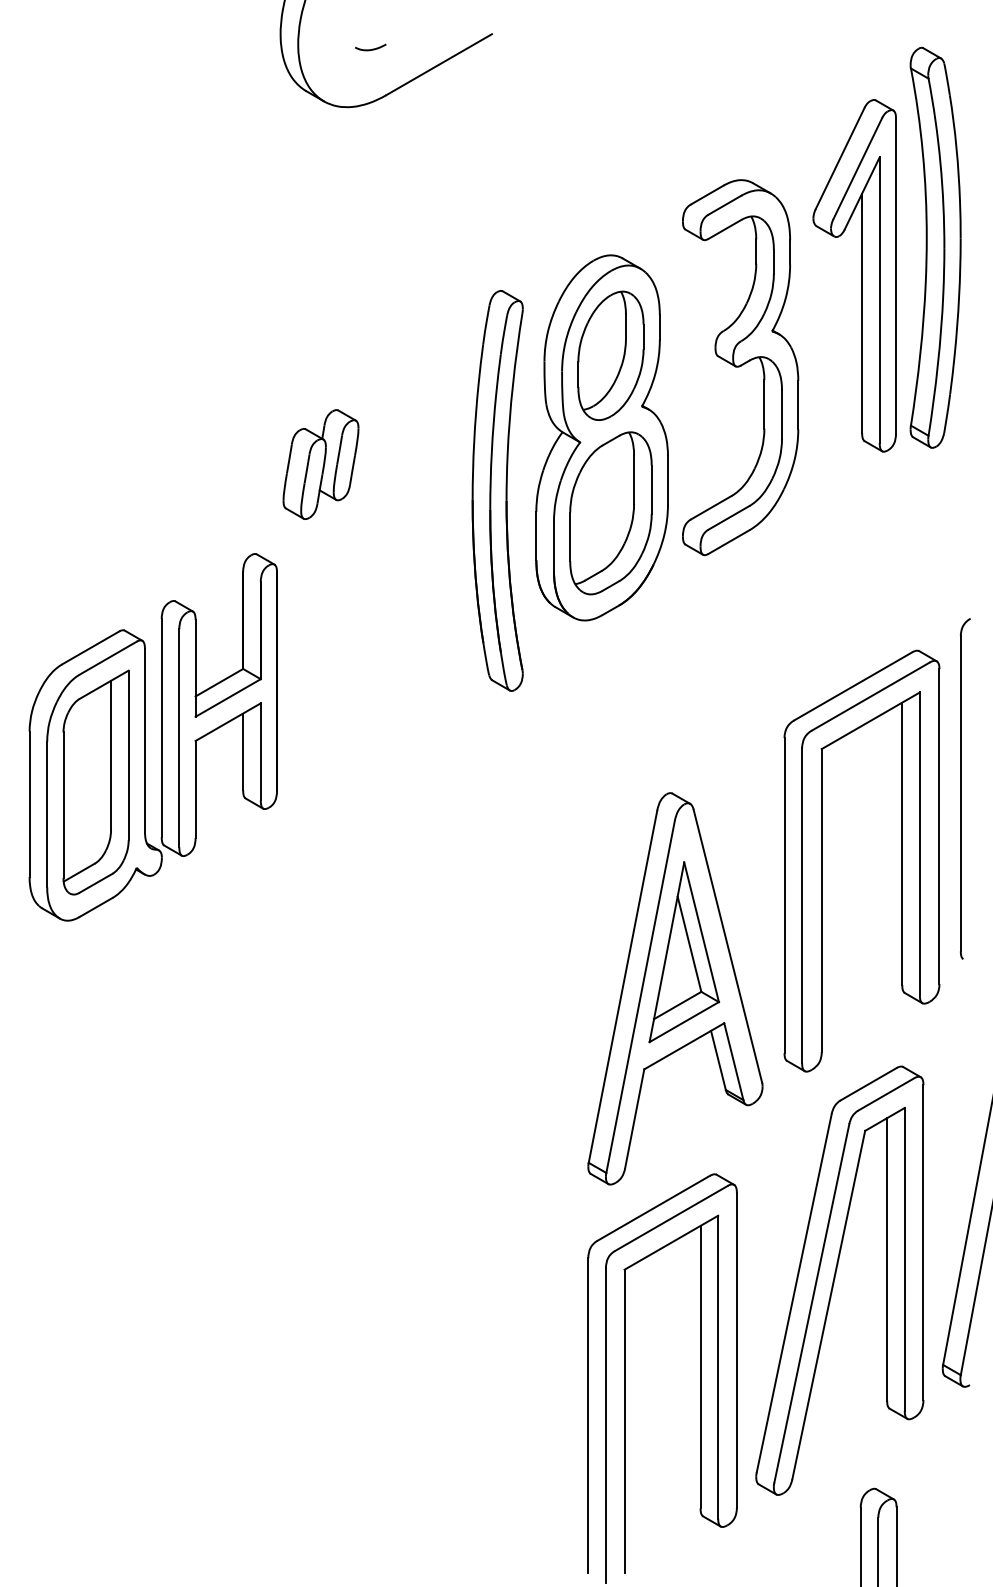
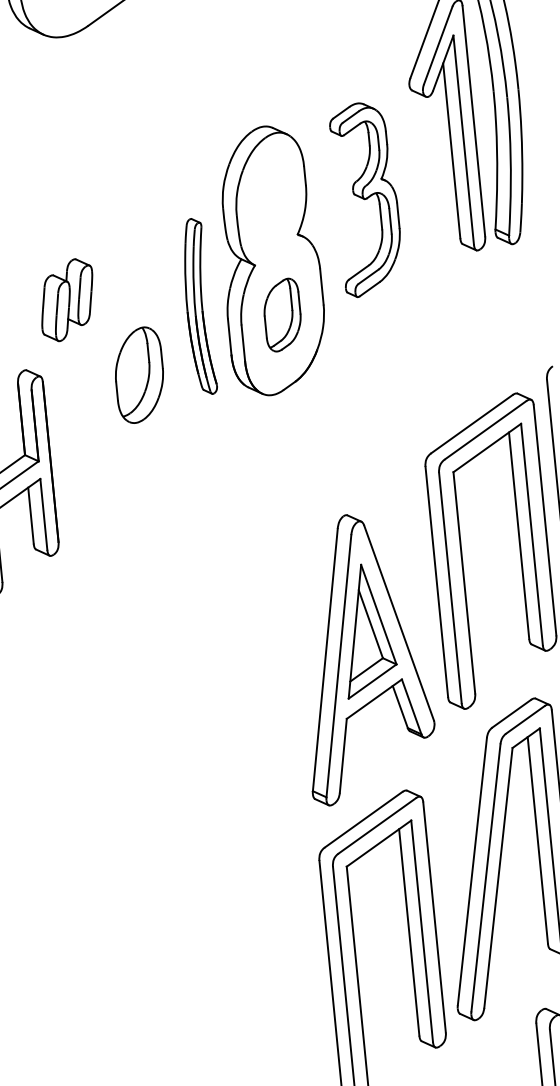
part: (610, 355) -> (139, 374), moved
part: (740, 367) -> (366, 199), size x0.7
part: (497, 490) -> (198, 306), size x0.6
part: (610, 513) -> (282, 315), size x0.6

